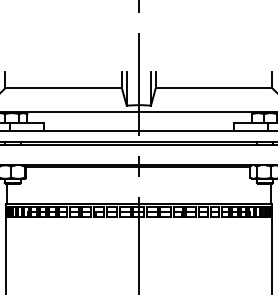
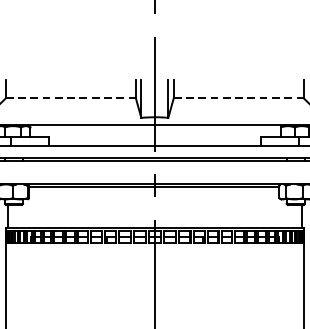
line: (64, 88) -> (71, 98), solid -> dashed
line: (214, 88) -> (239, 98), solid -> dashed

